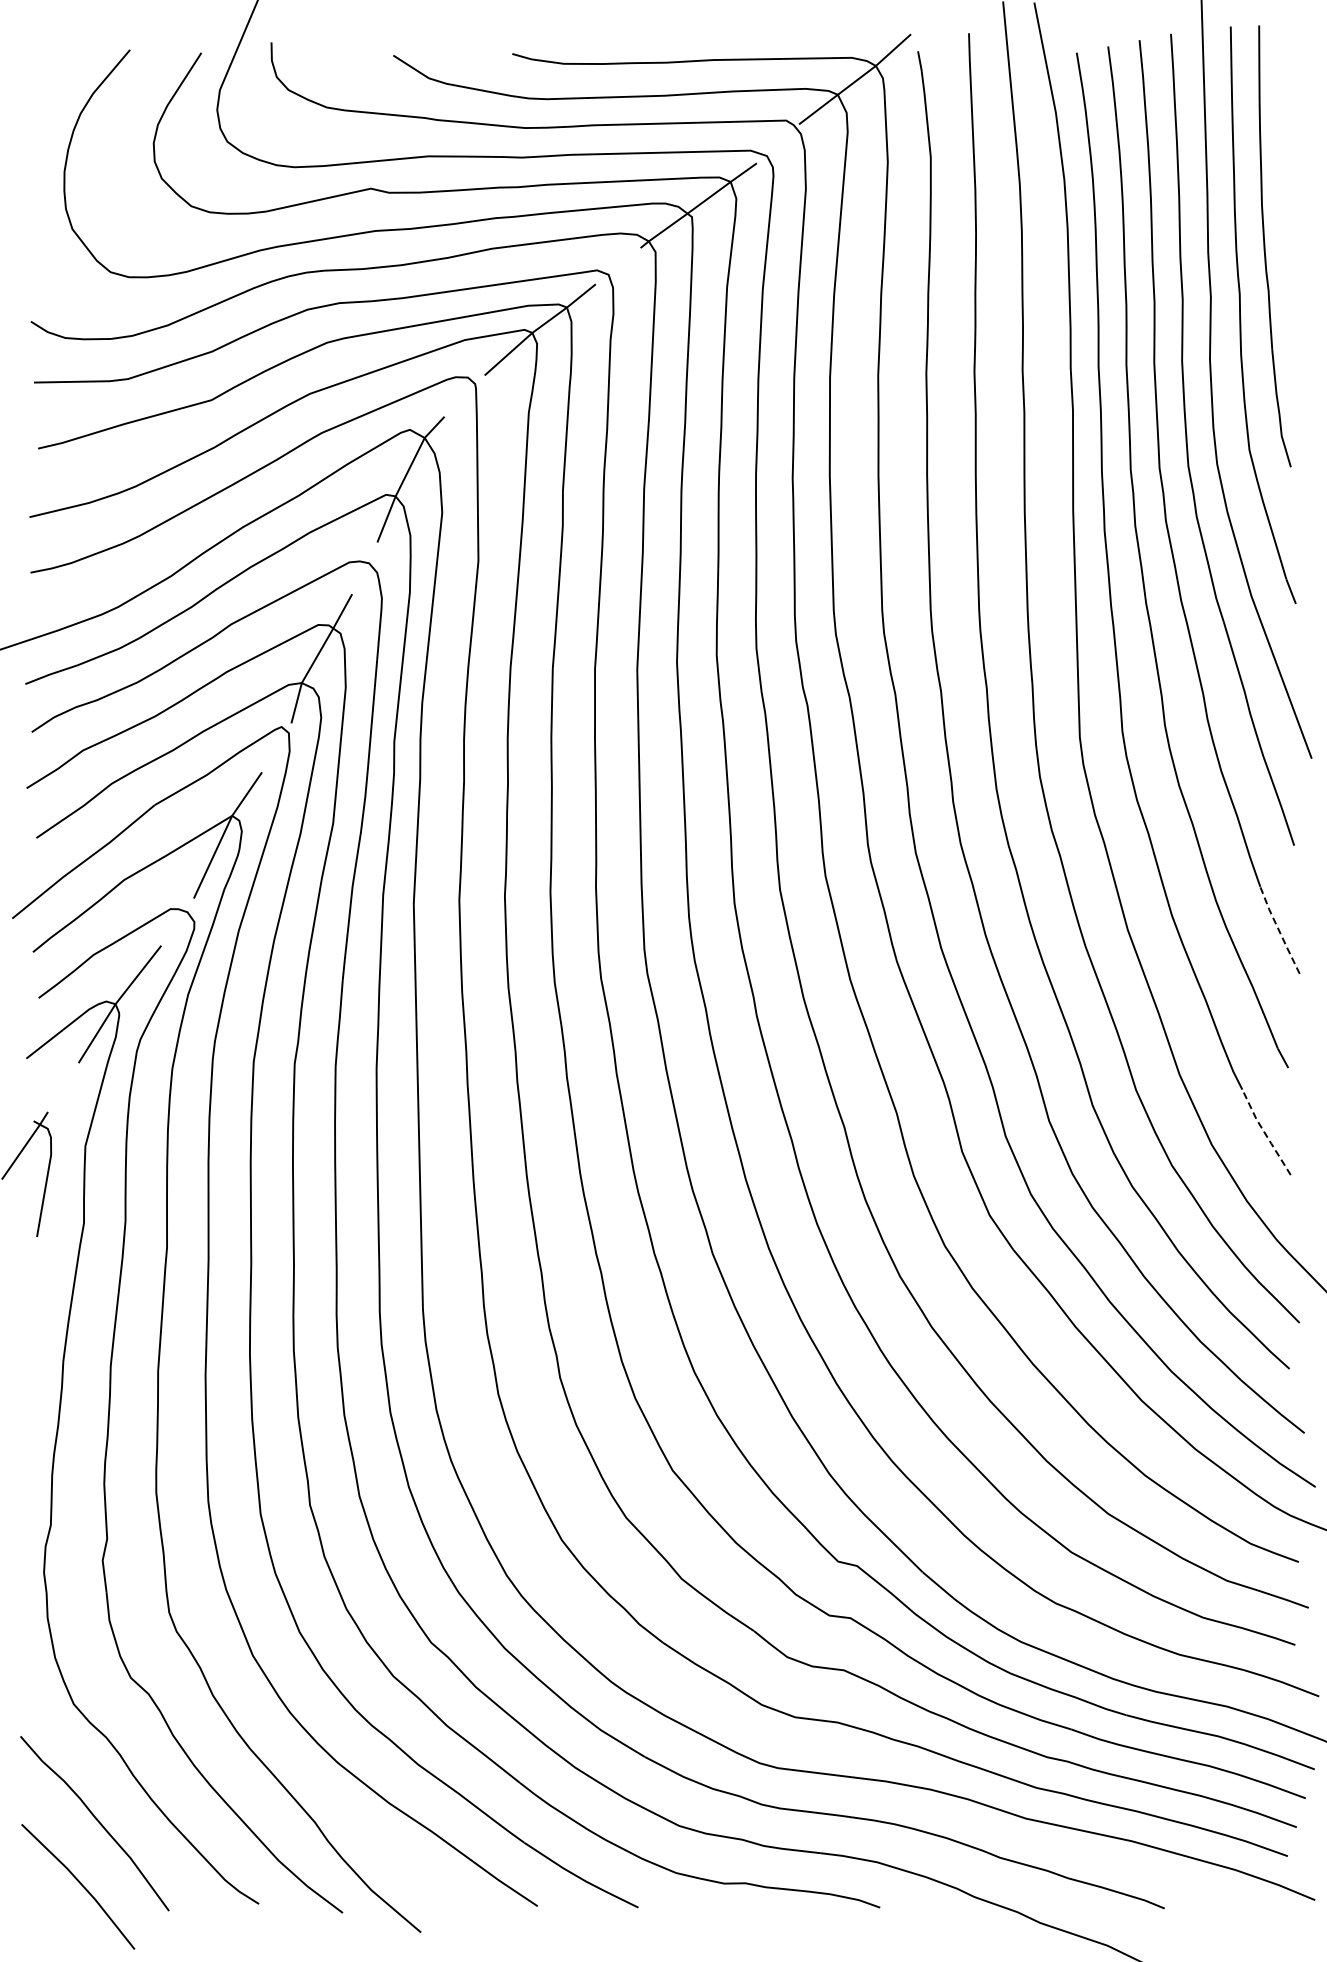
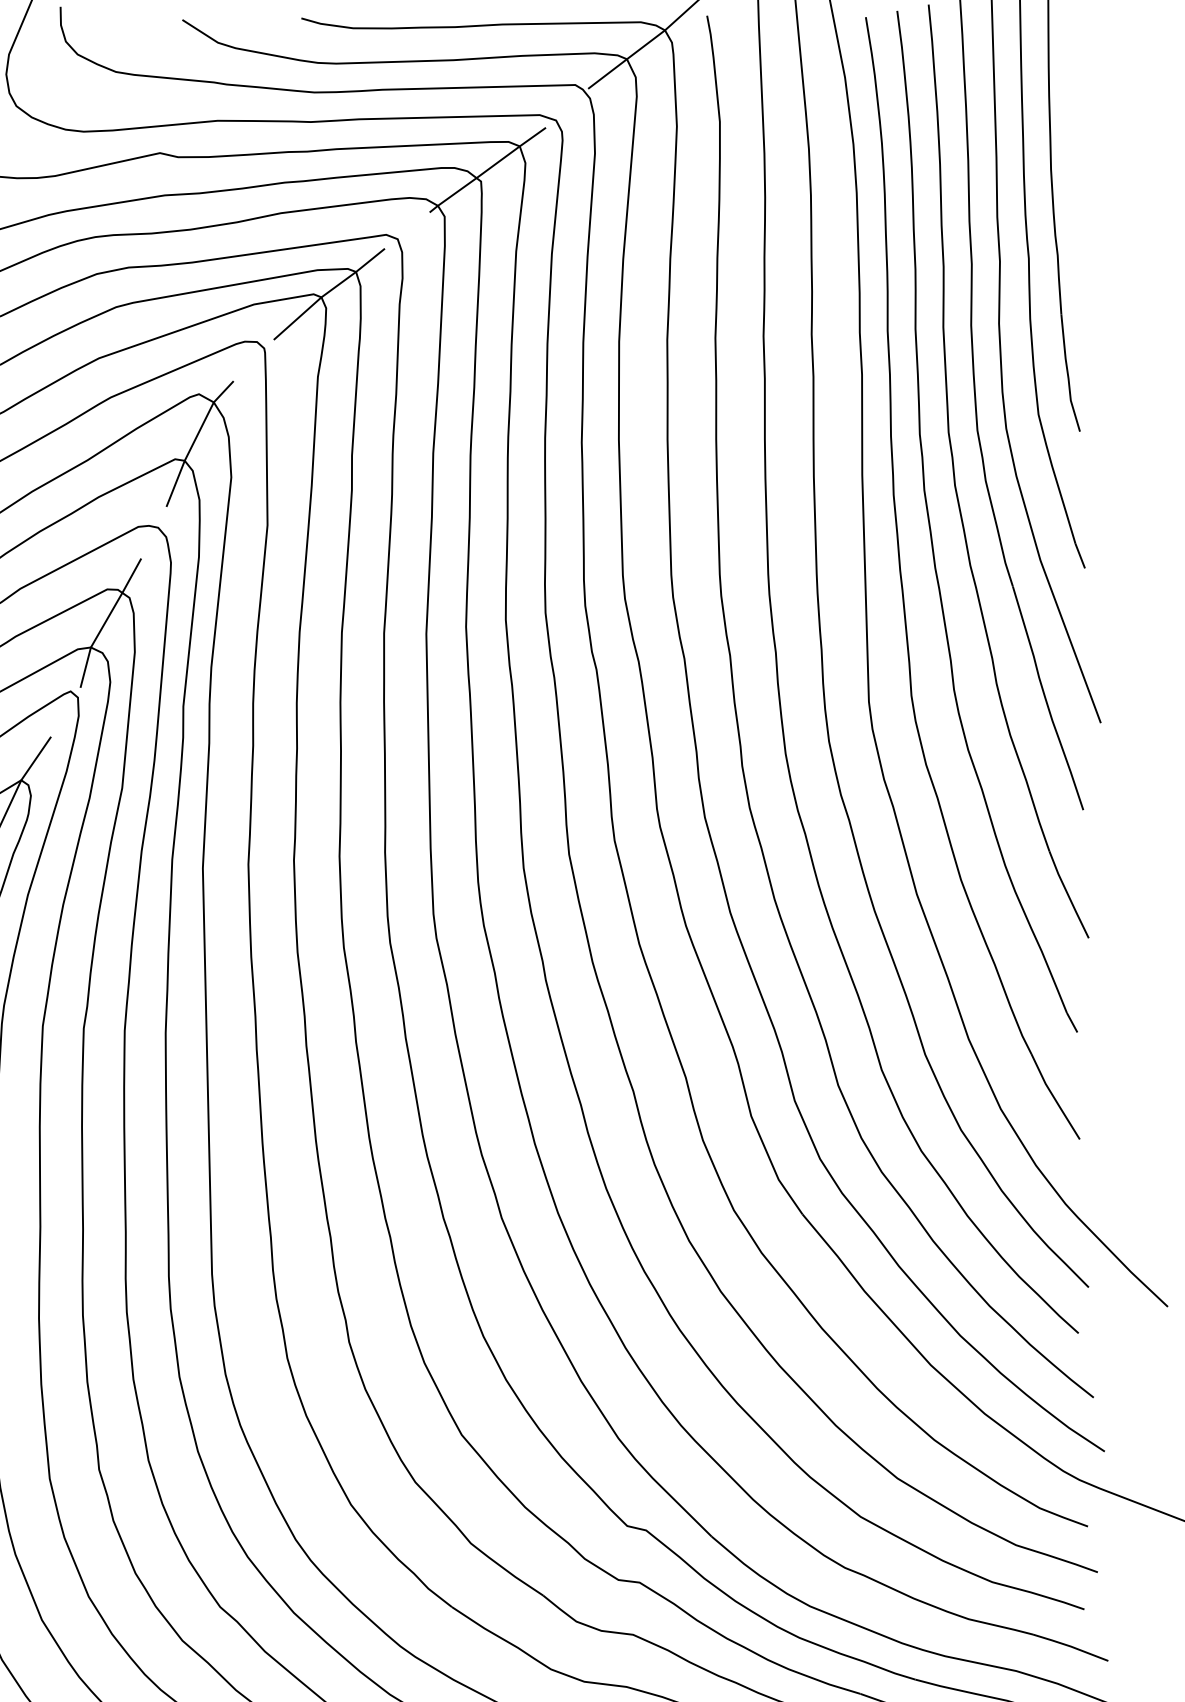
line: (1278, 930) -> (1067, 894), dashed -> solid
line: (1264, 1132) -> (1053, 1096), dashed -> solid

